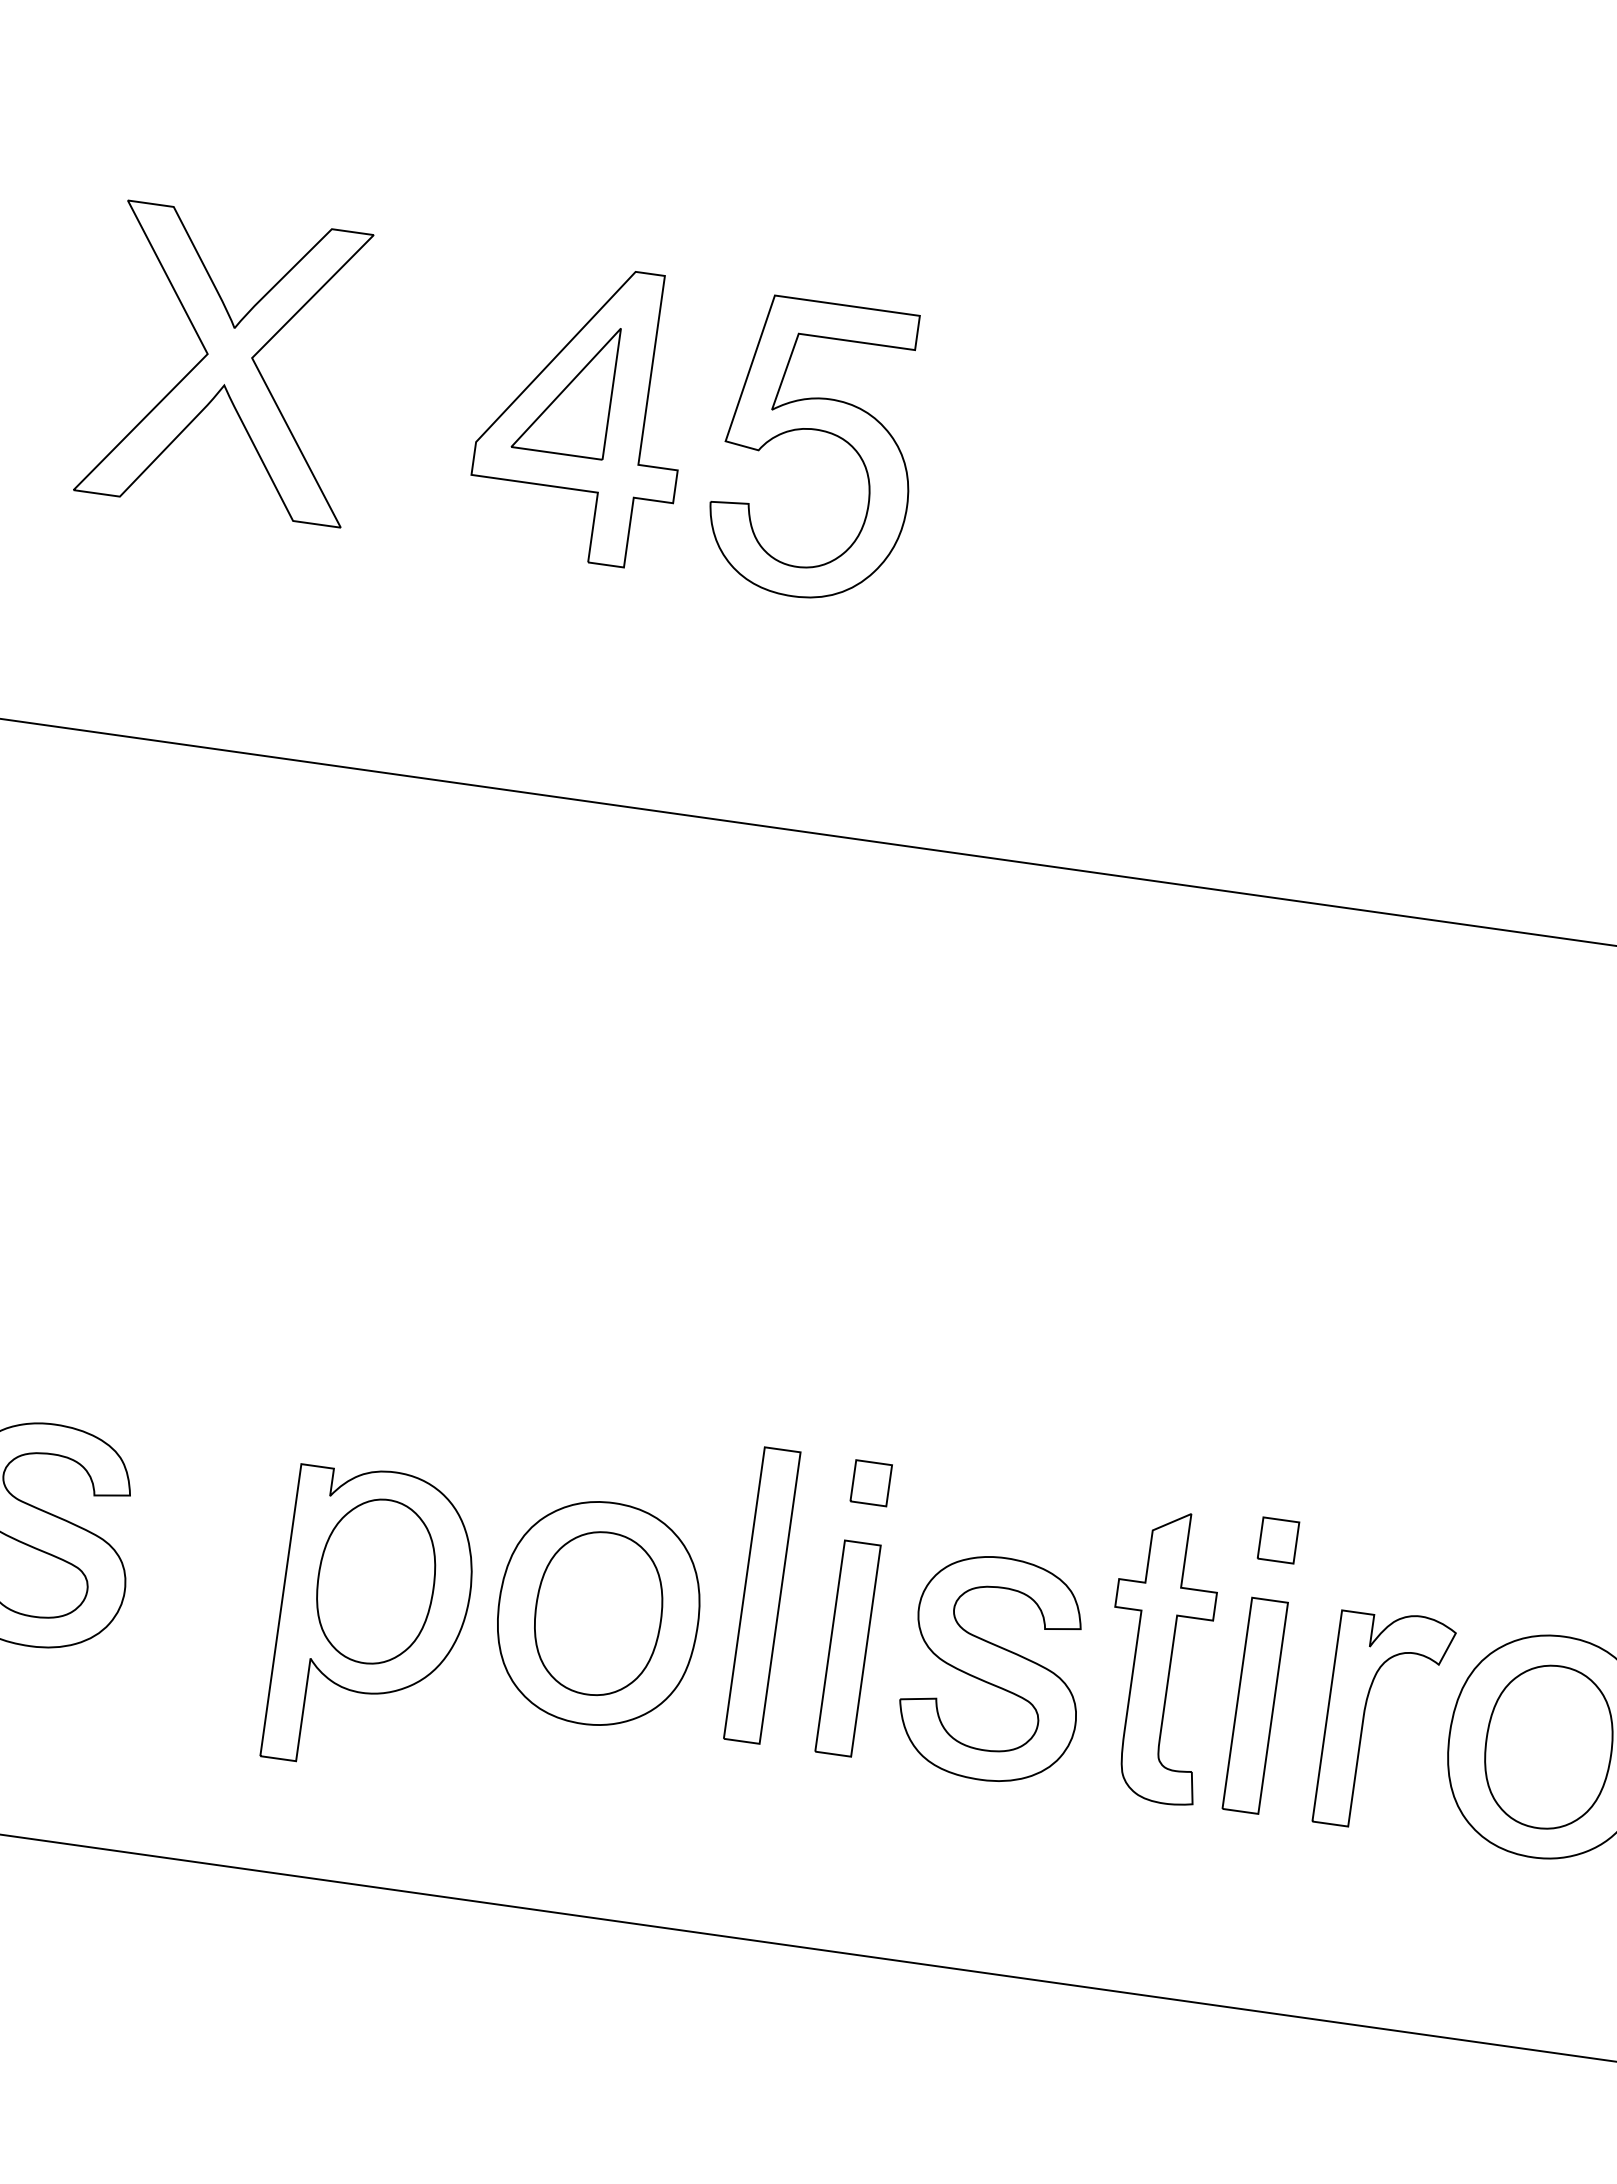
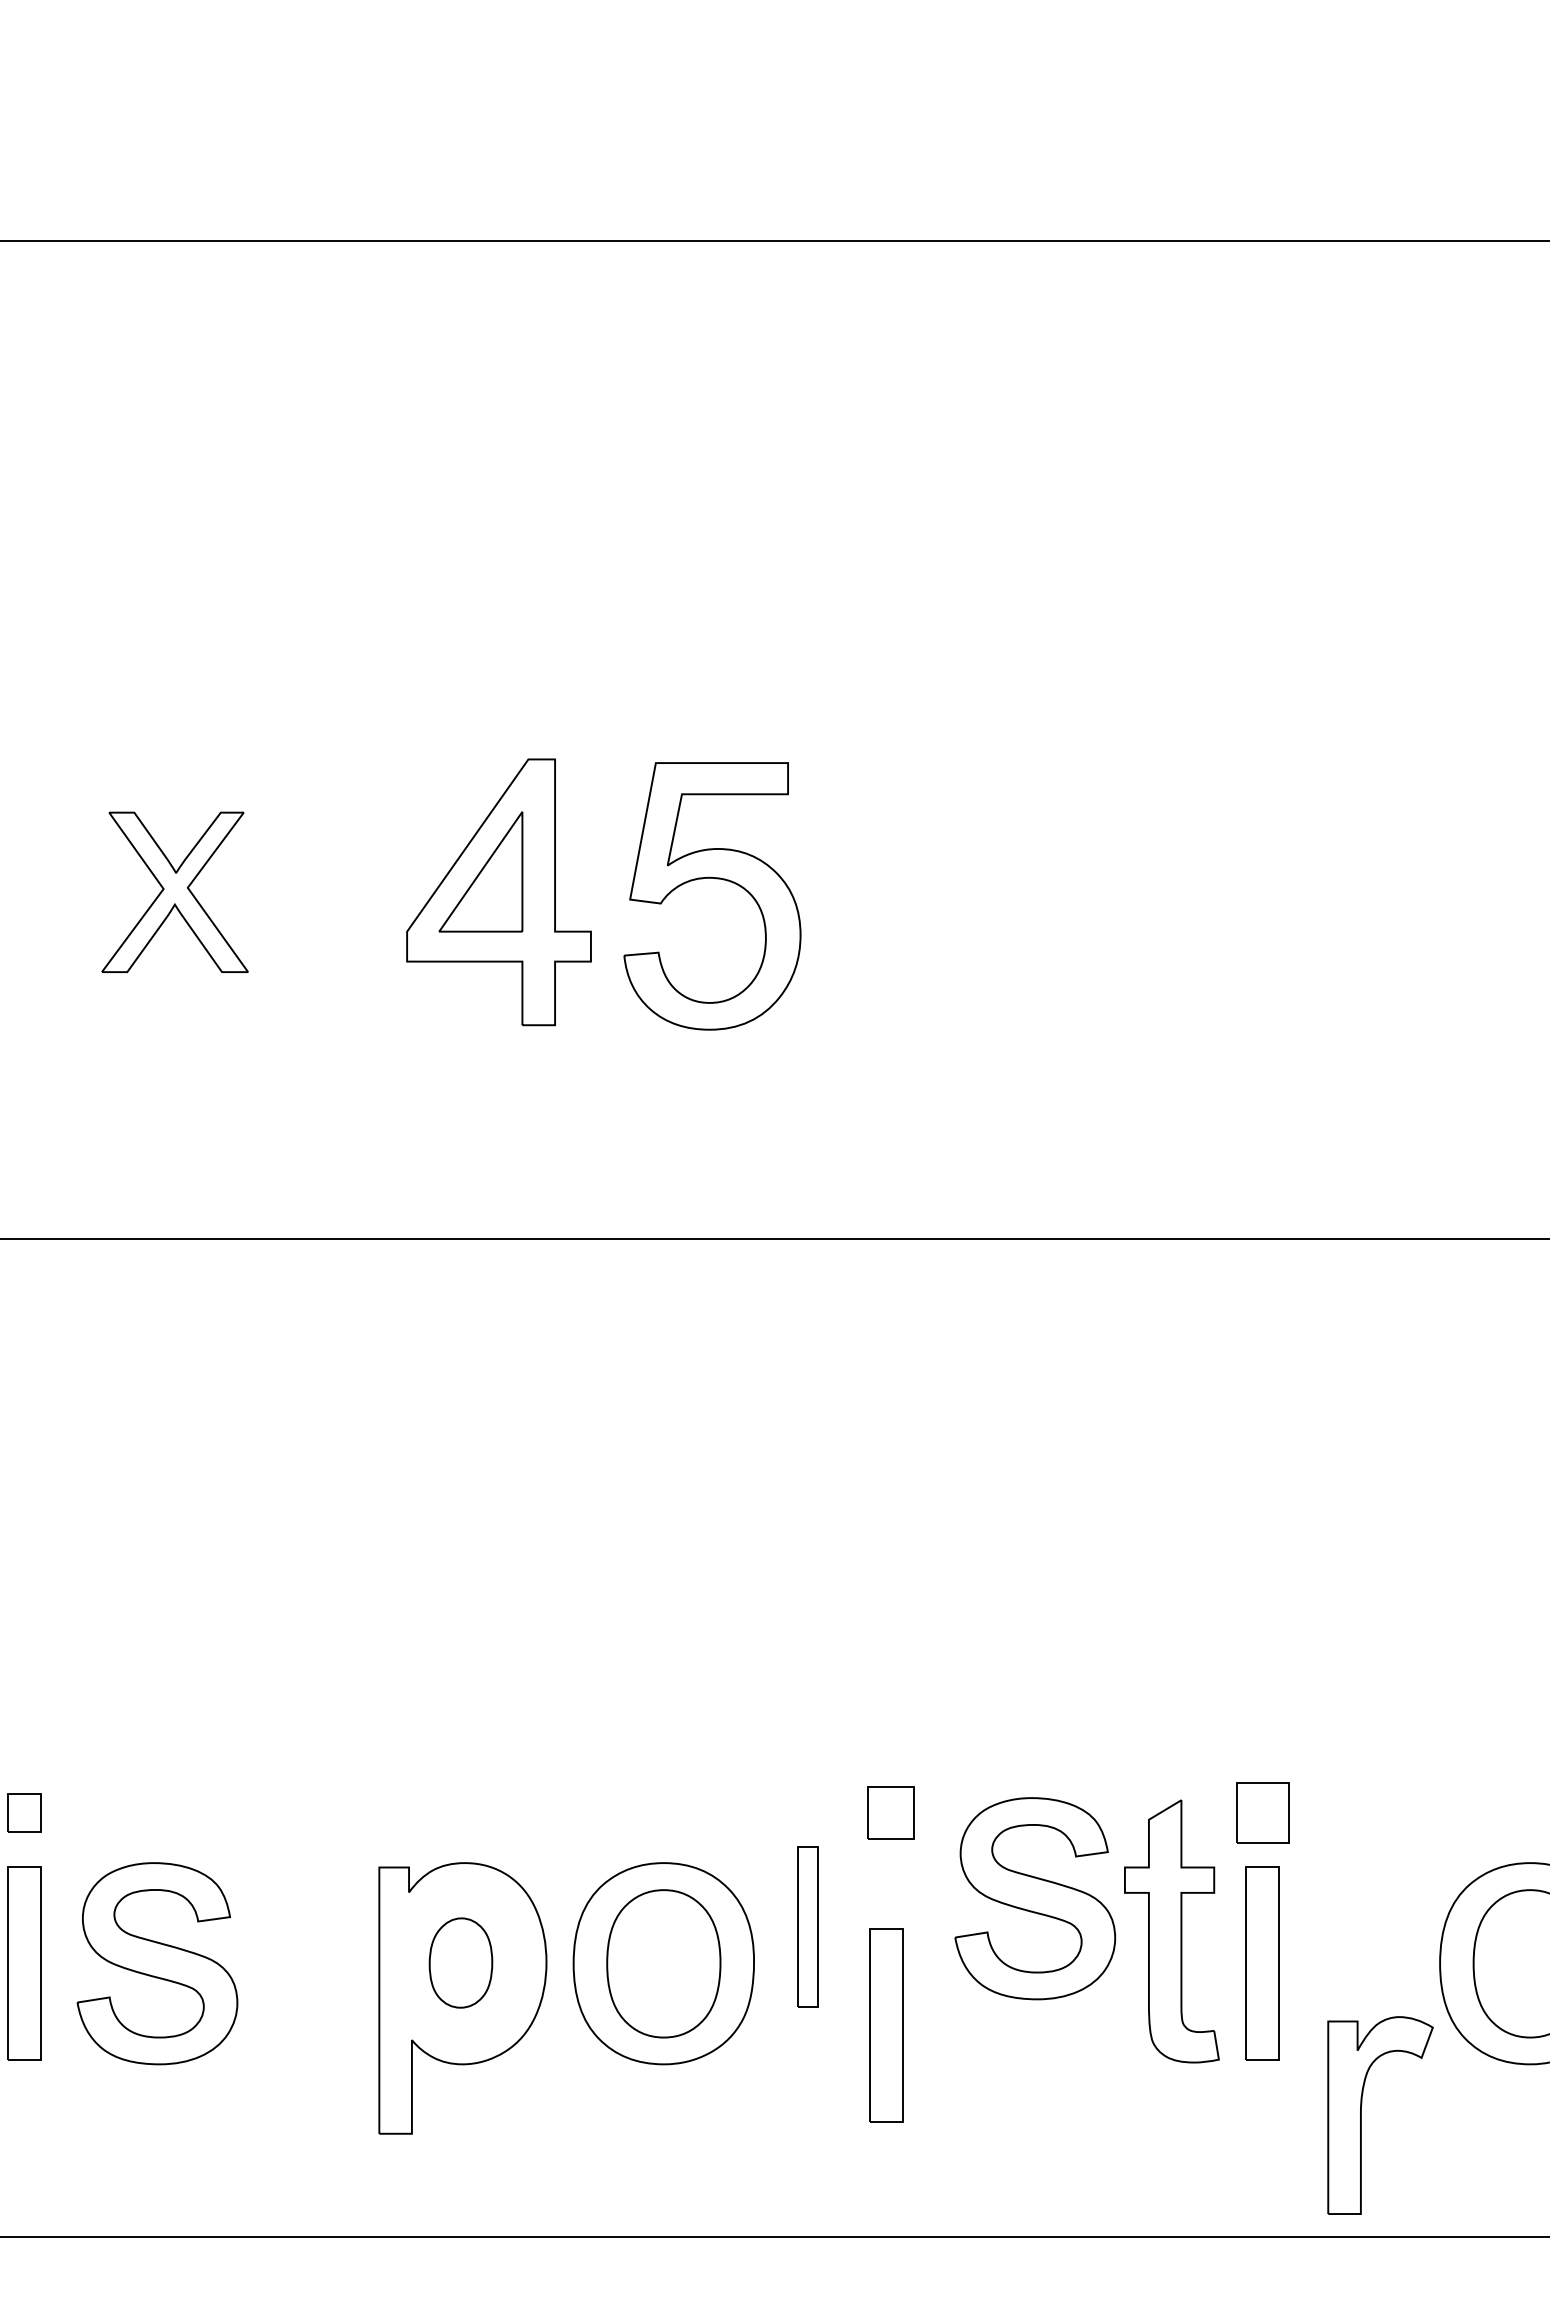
part: (227, 363) -> (174, 892), size x0.6
part: (871, 1482) -> (891, 1812), size x1.4
part: (1278, 1539) -> (1262, 1812), size x1.6
part: (375, 1580) -> (460, 1962), size x0.6
part: (761, 1594) -> (807, 1926), size x0.6
part: (848, 1648) -> (886, 2025), moved
part: (994, 1668) -> (1035, 1898), moved
part: (1364, 1718) -> (1361, 2115), moved

